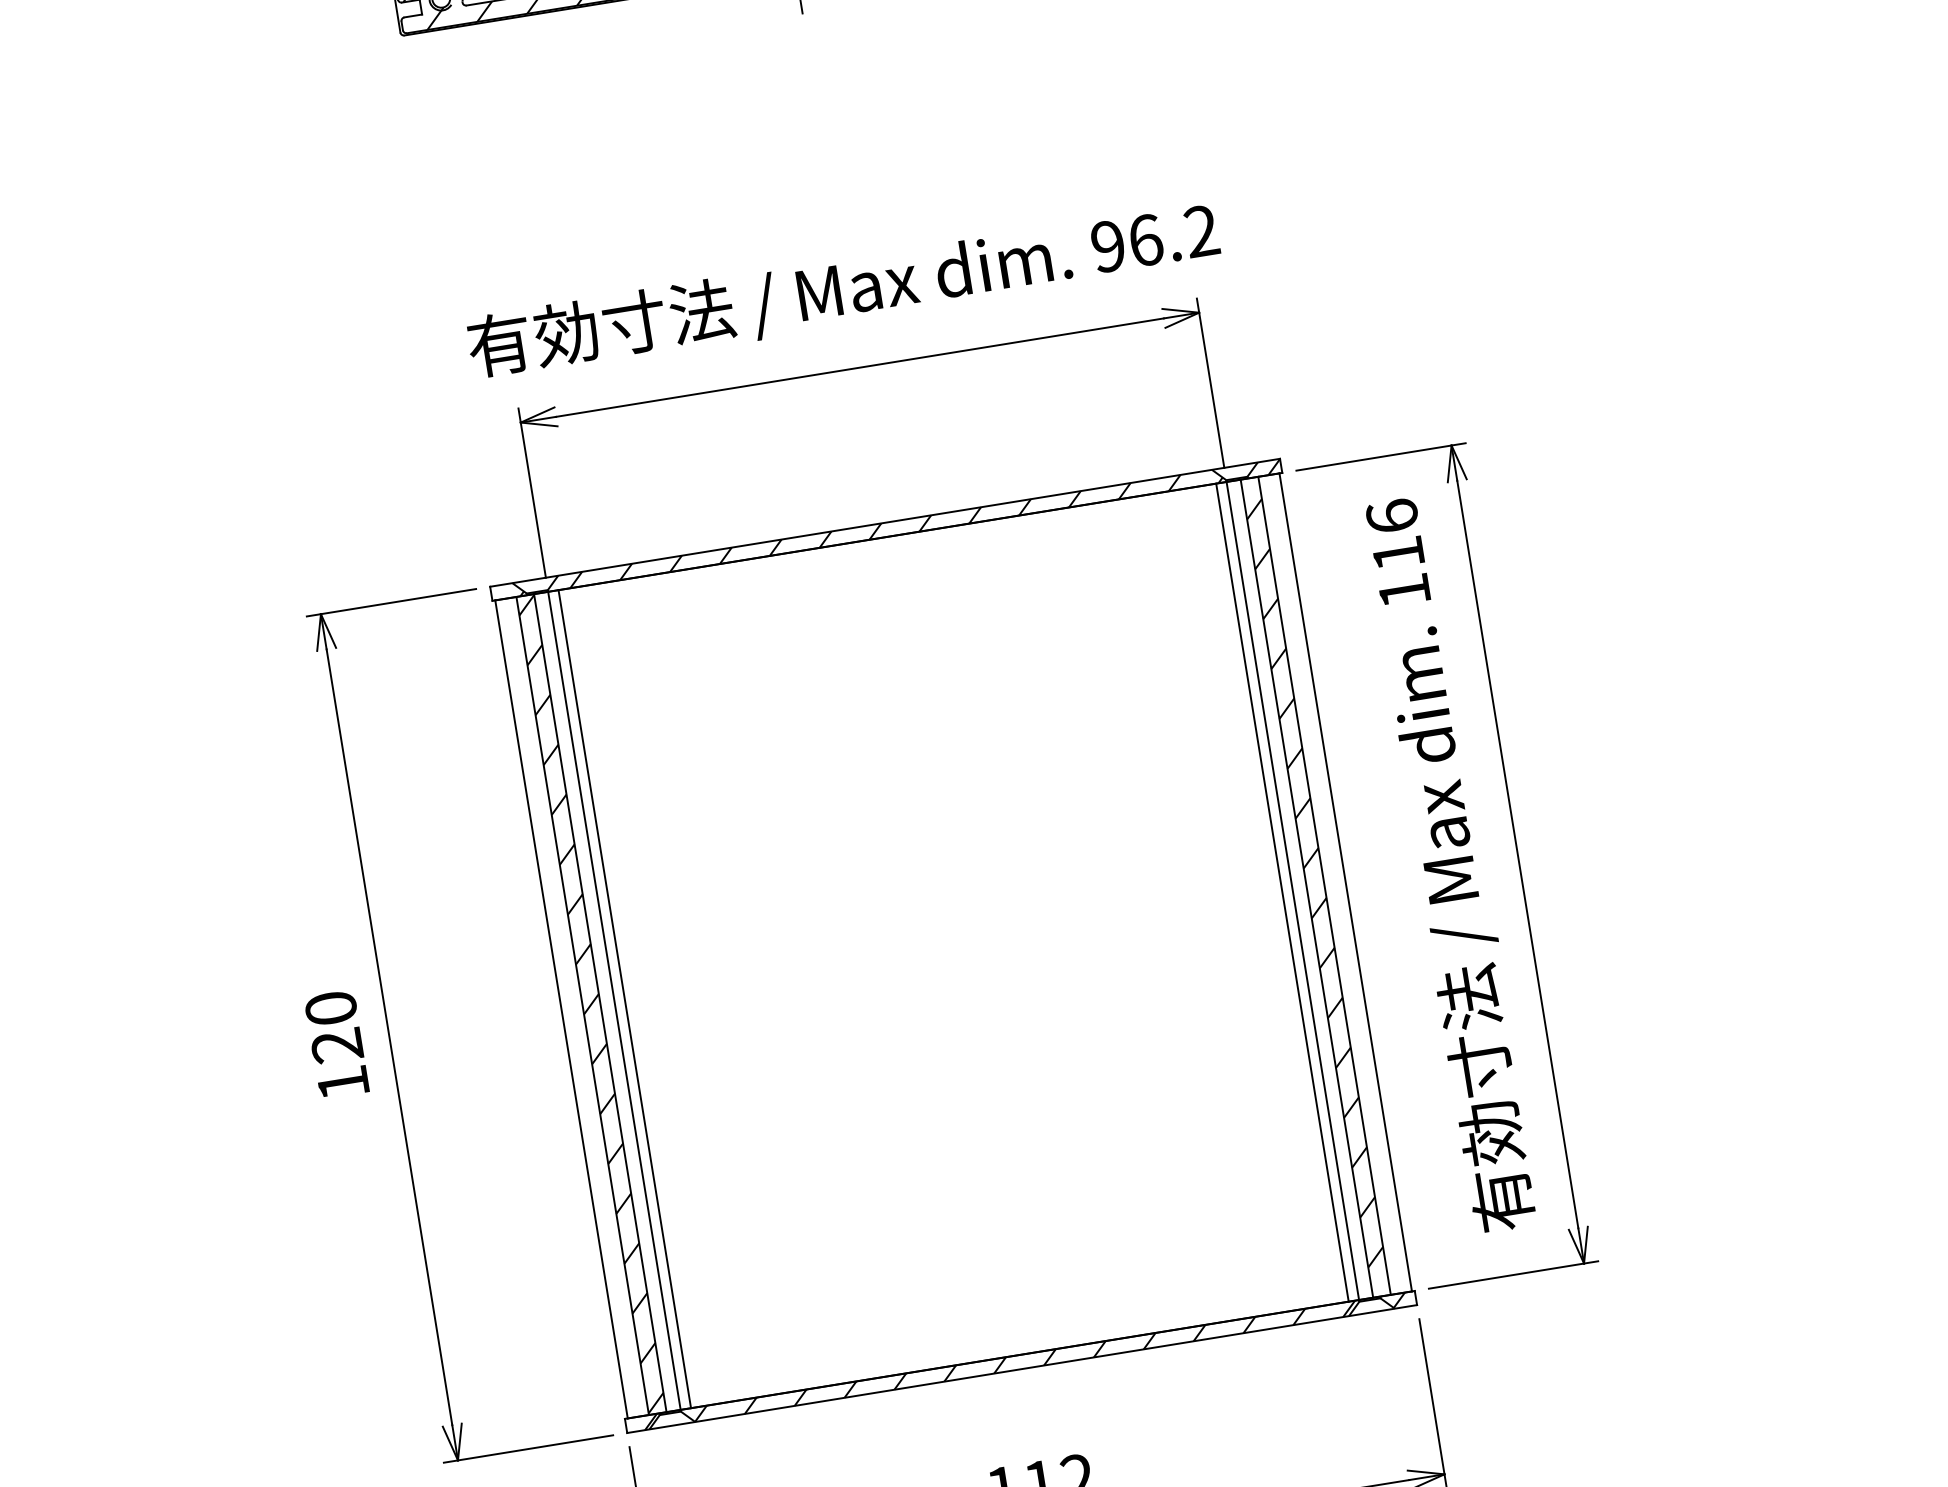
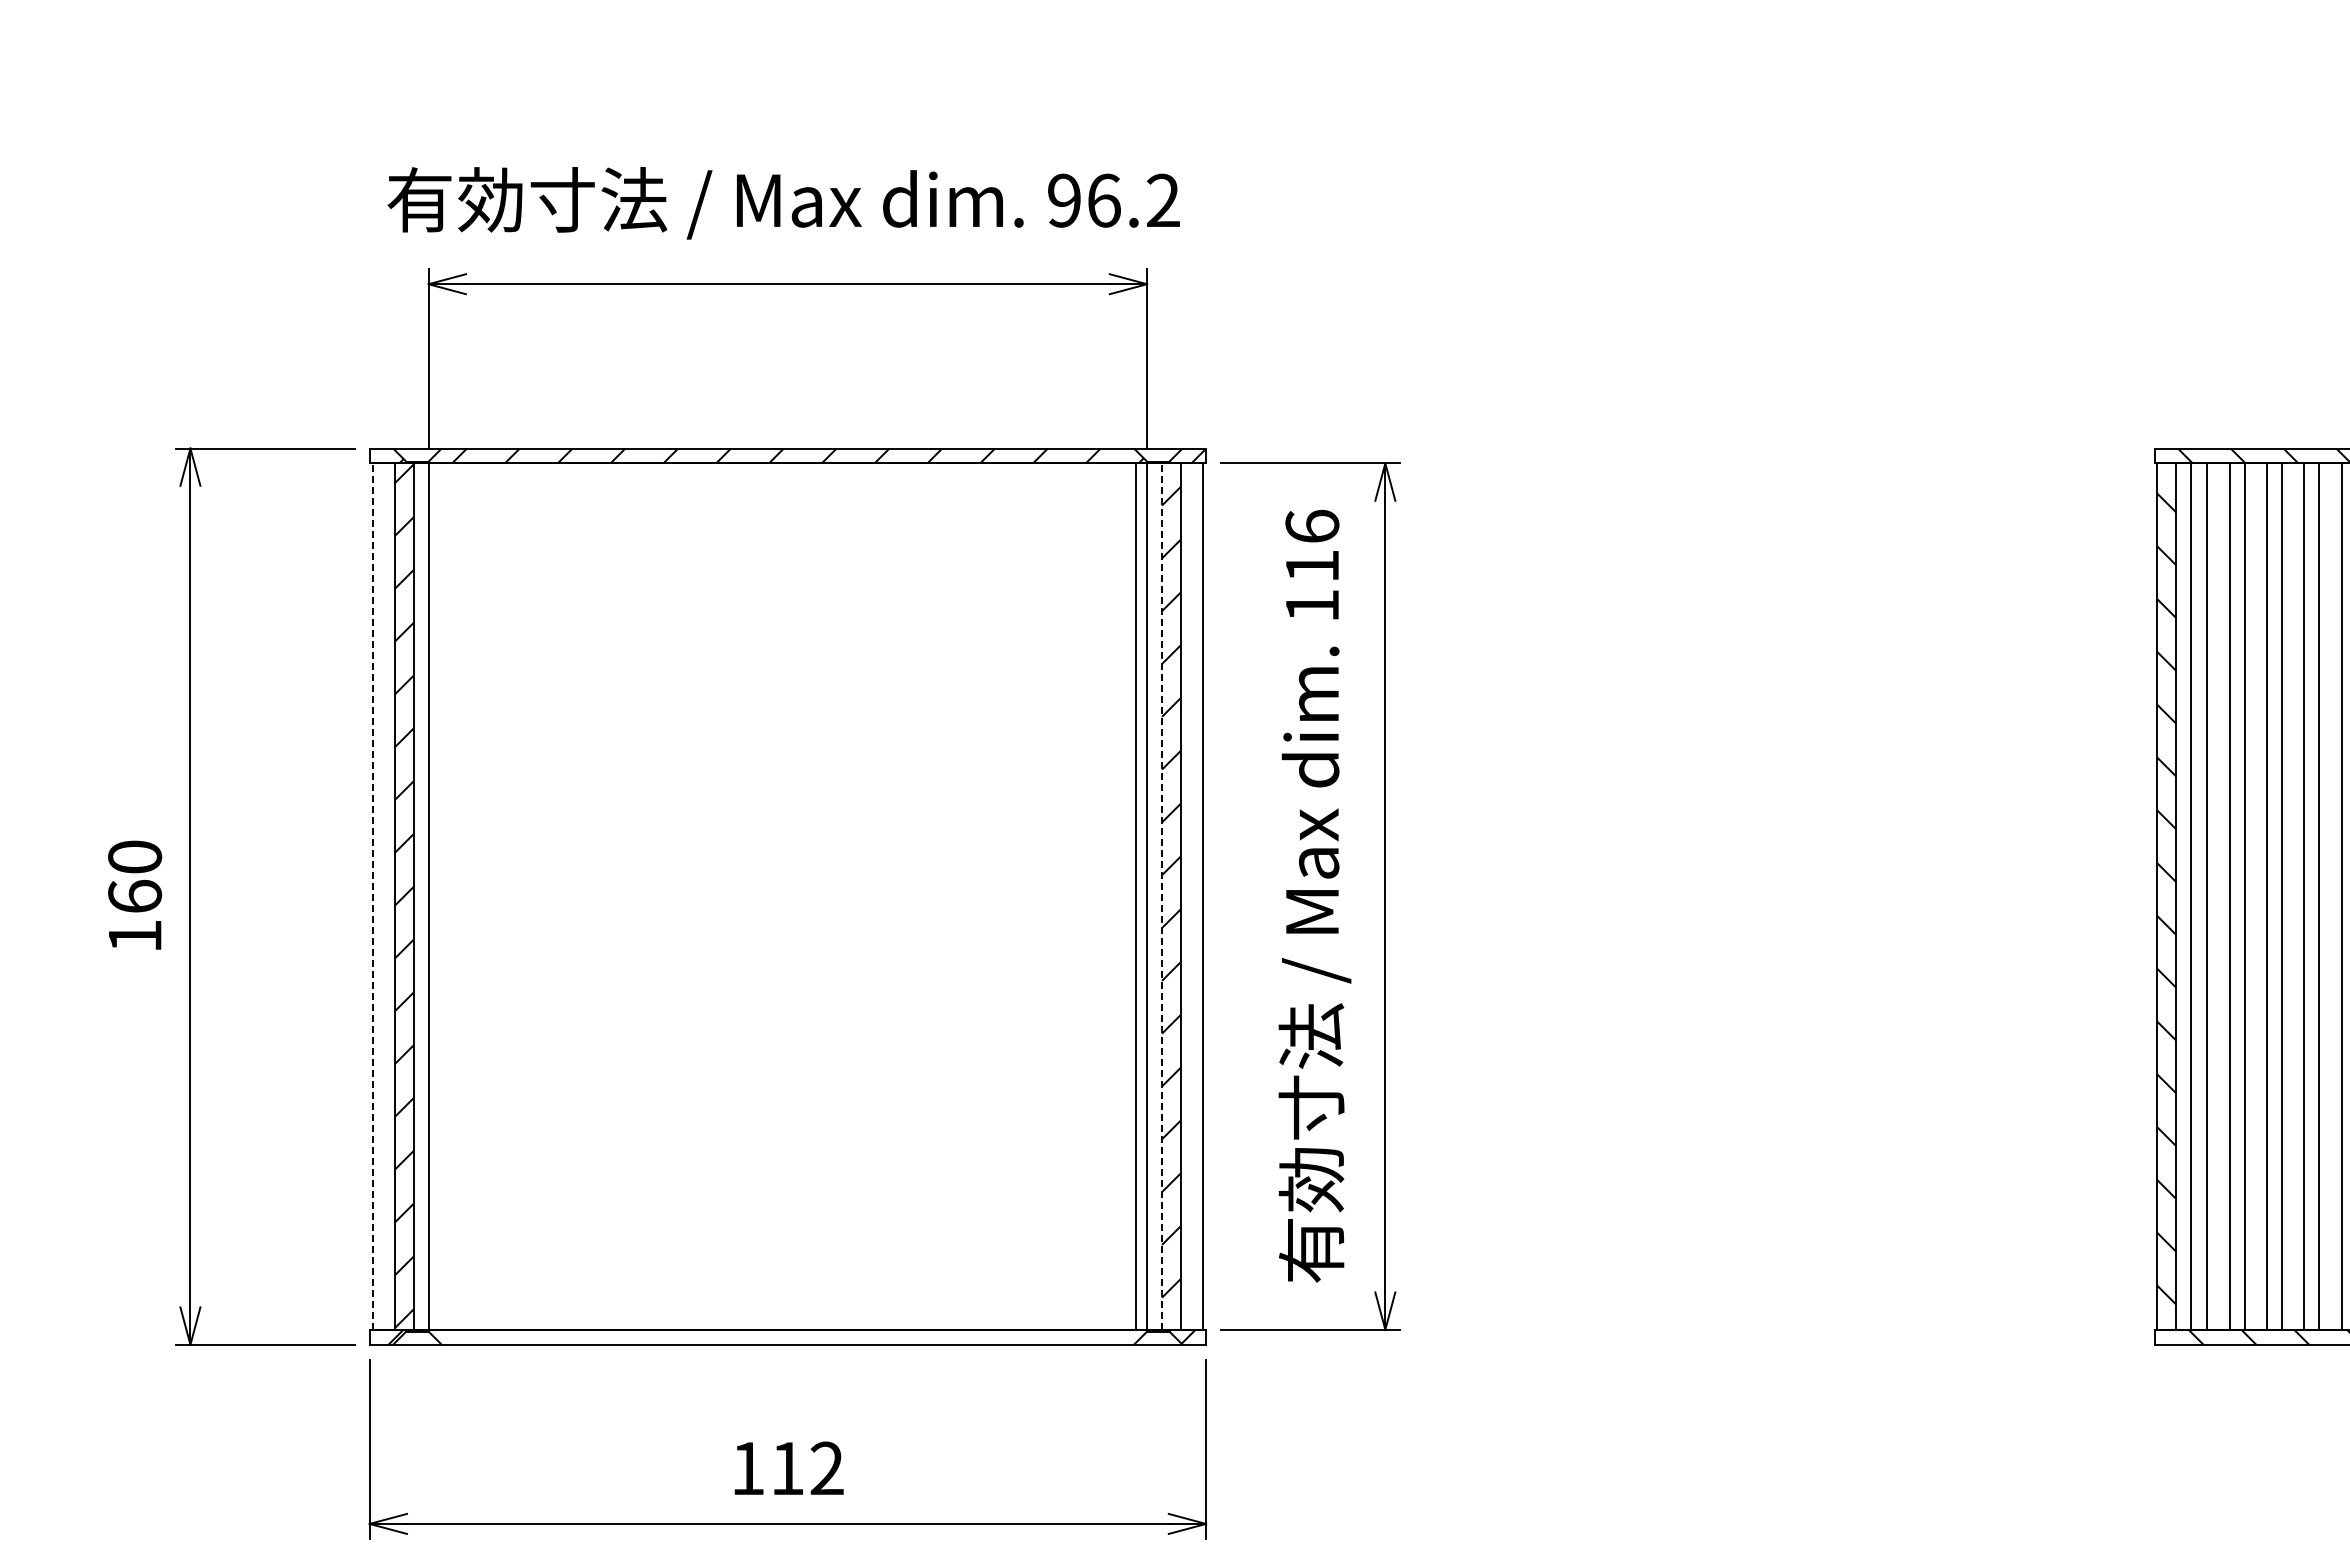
line: (1307, 888) -> (1162, 896), solid -> dashed
line: (624, 999) -> (439, 896), removed
line: (561, 1009) -> (372, 896), solid -> dashed
text: (337, 1045) -> (135, 896), 120 -> 160
hatch: (1024, 1360) -> (791, 1336), removed

